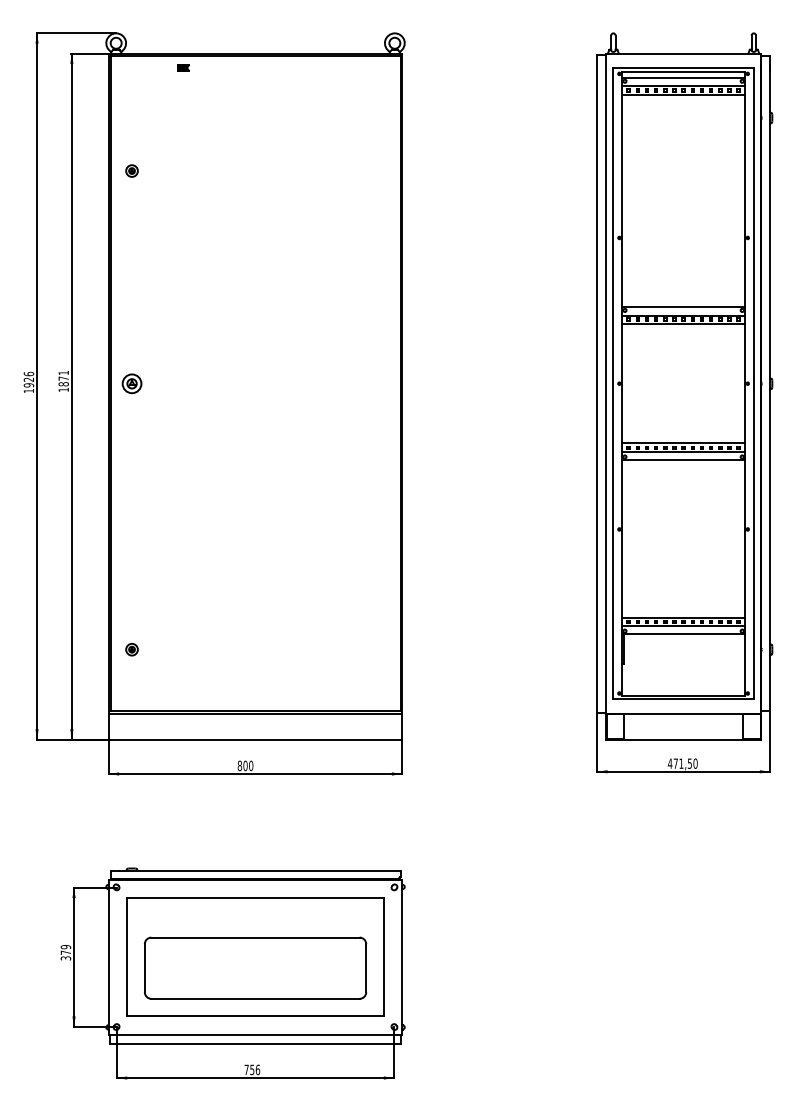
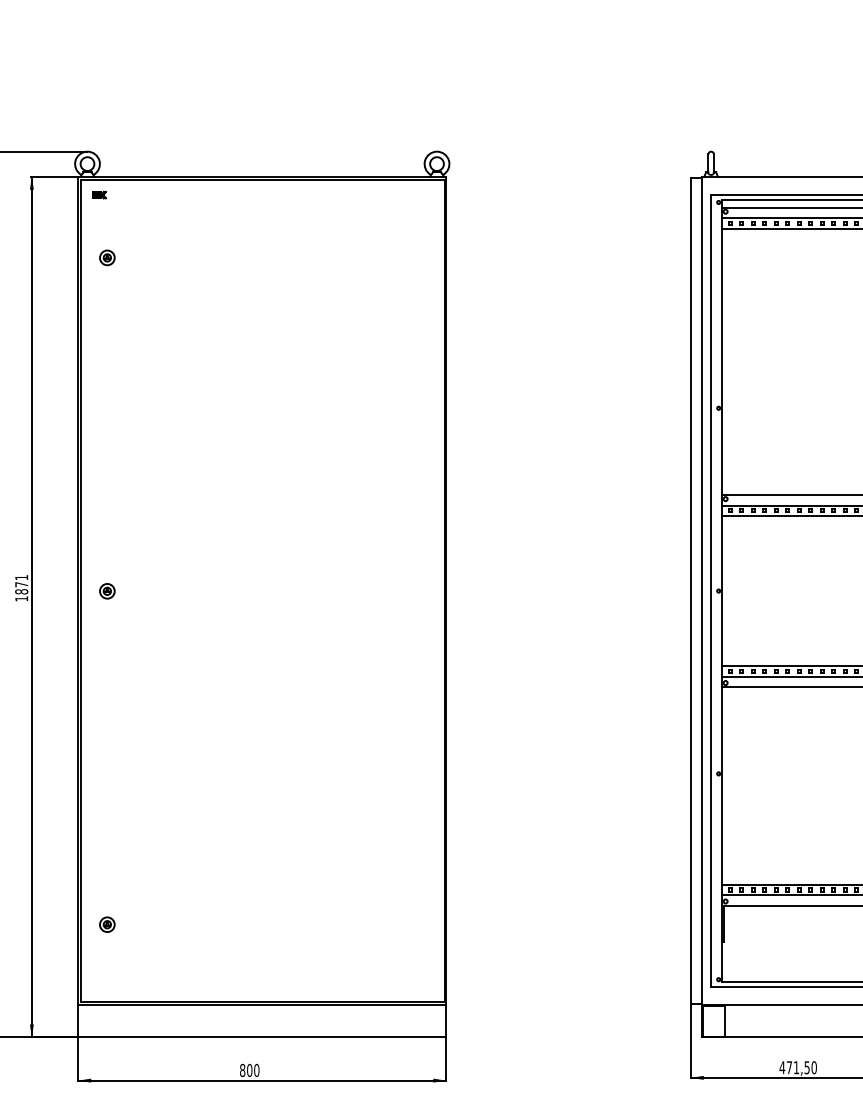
part: (183, 67) -> (99, 194), moved
part: (131, 170) -> (106, 257), moved
part: (131, 383) -> (106, 590), size x0.62

